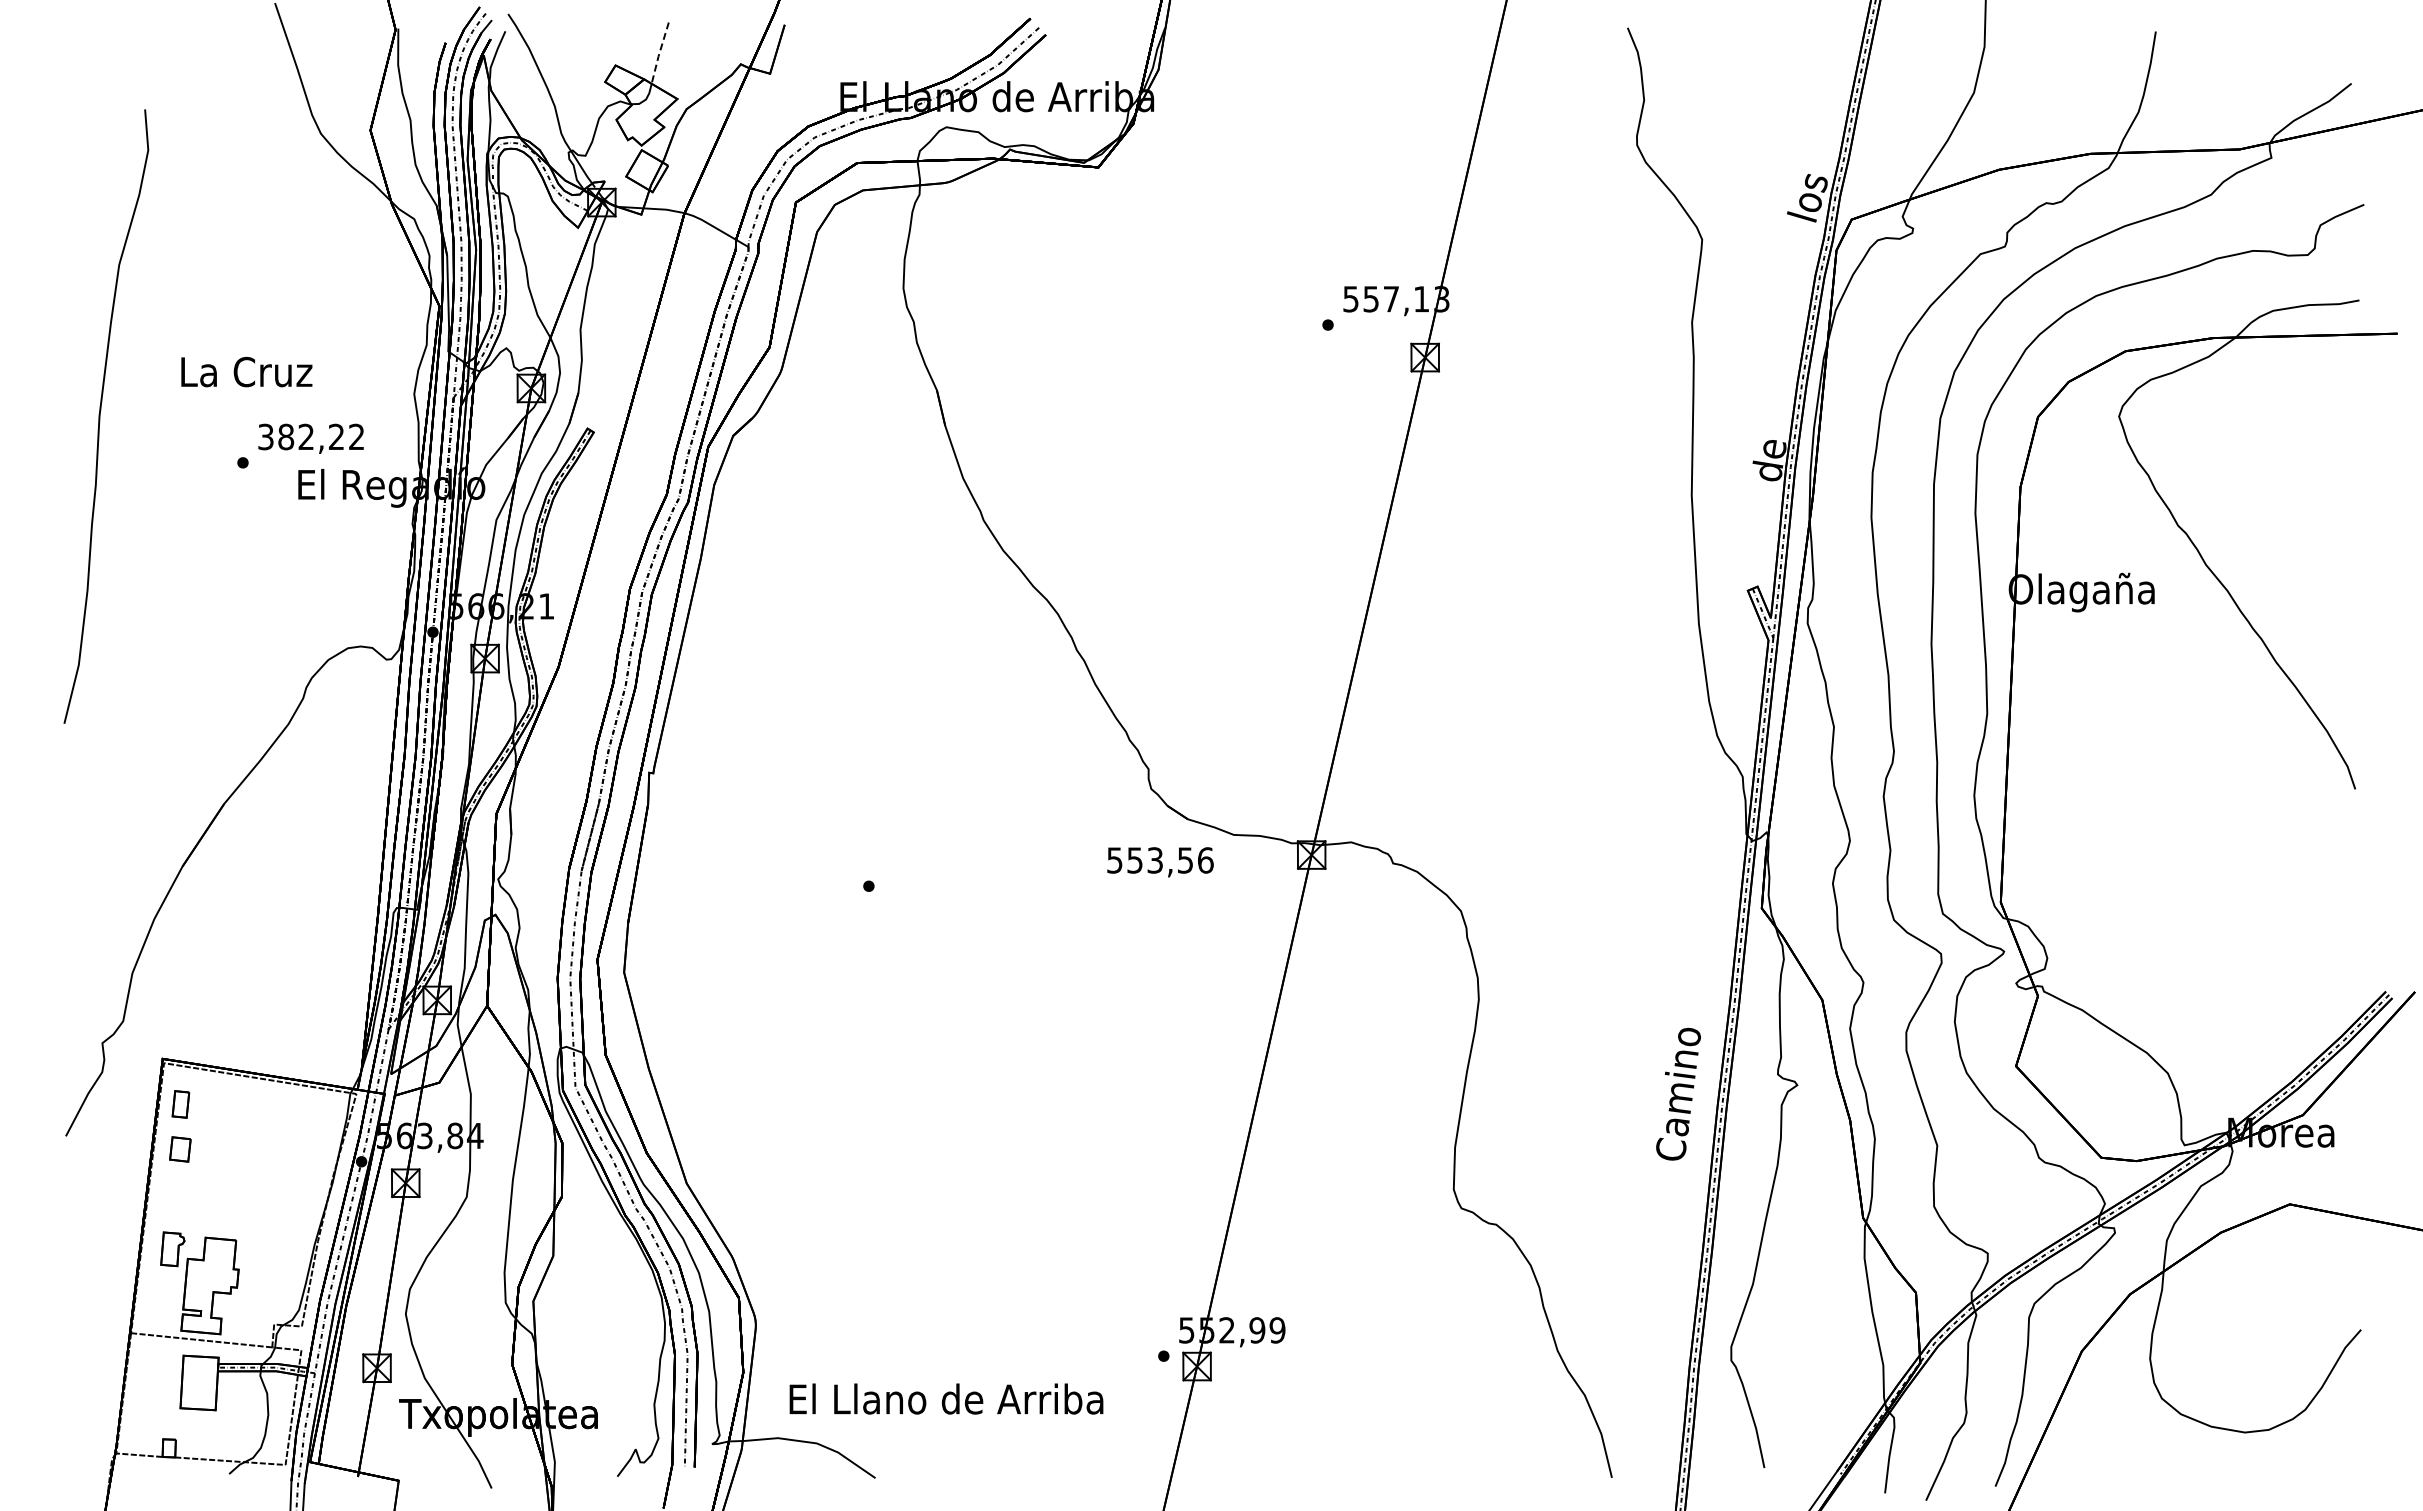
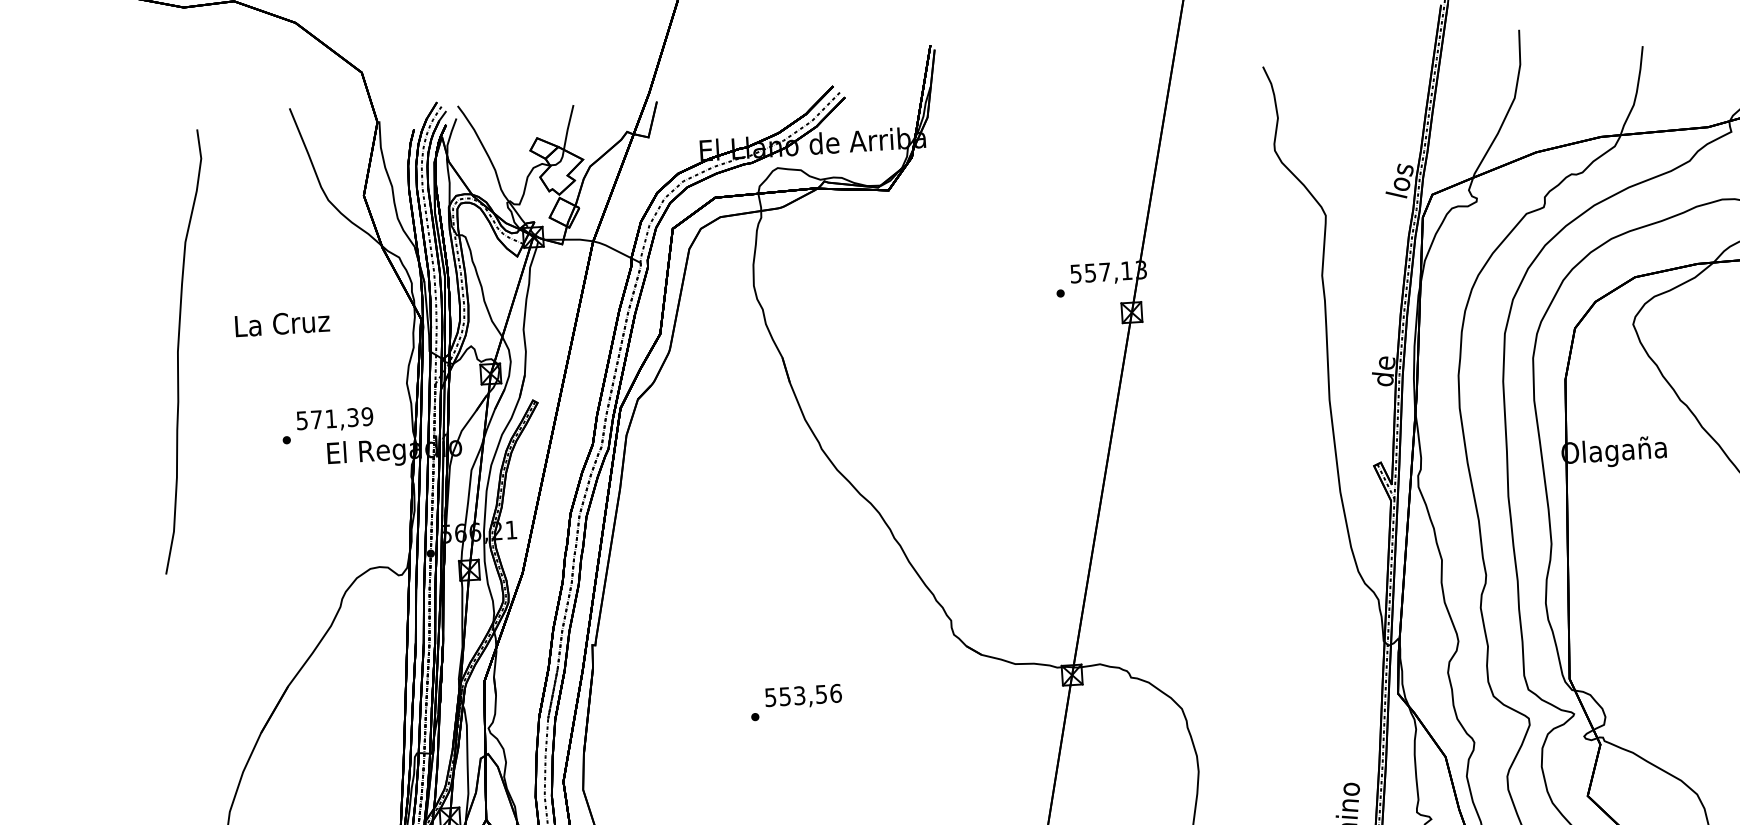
line: (659, 53) -> (568, 127), dashed -> solid
text: (246, 371) -> (282, 323), moved
curve: (100, 416) -> (178, 352), moved
text: (311, 436) -> (334, 418), 382,22 -> 571,39
text: (1160, 862) -> (803, 696), moved

